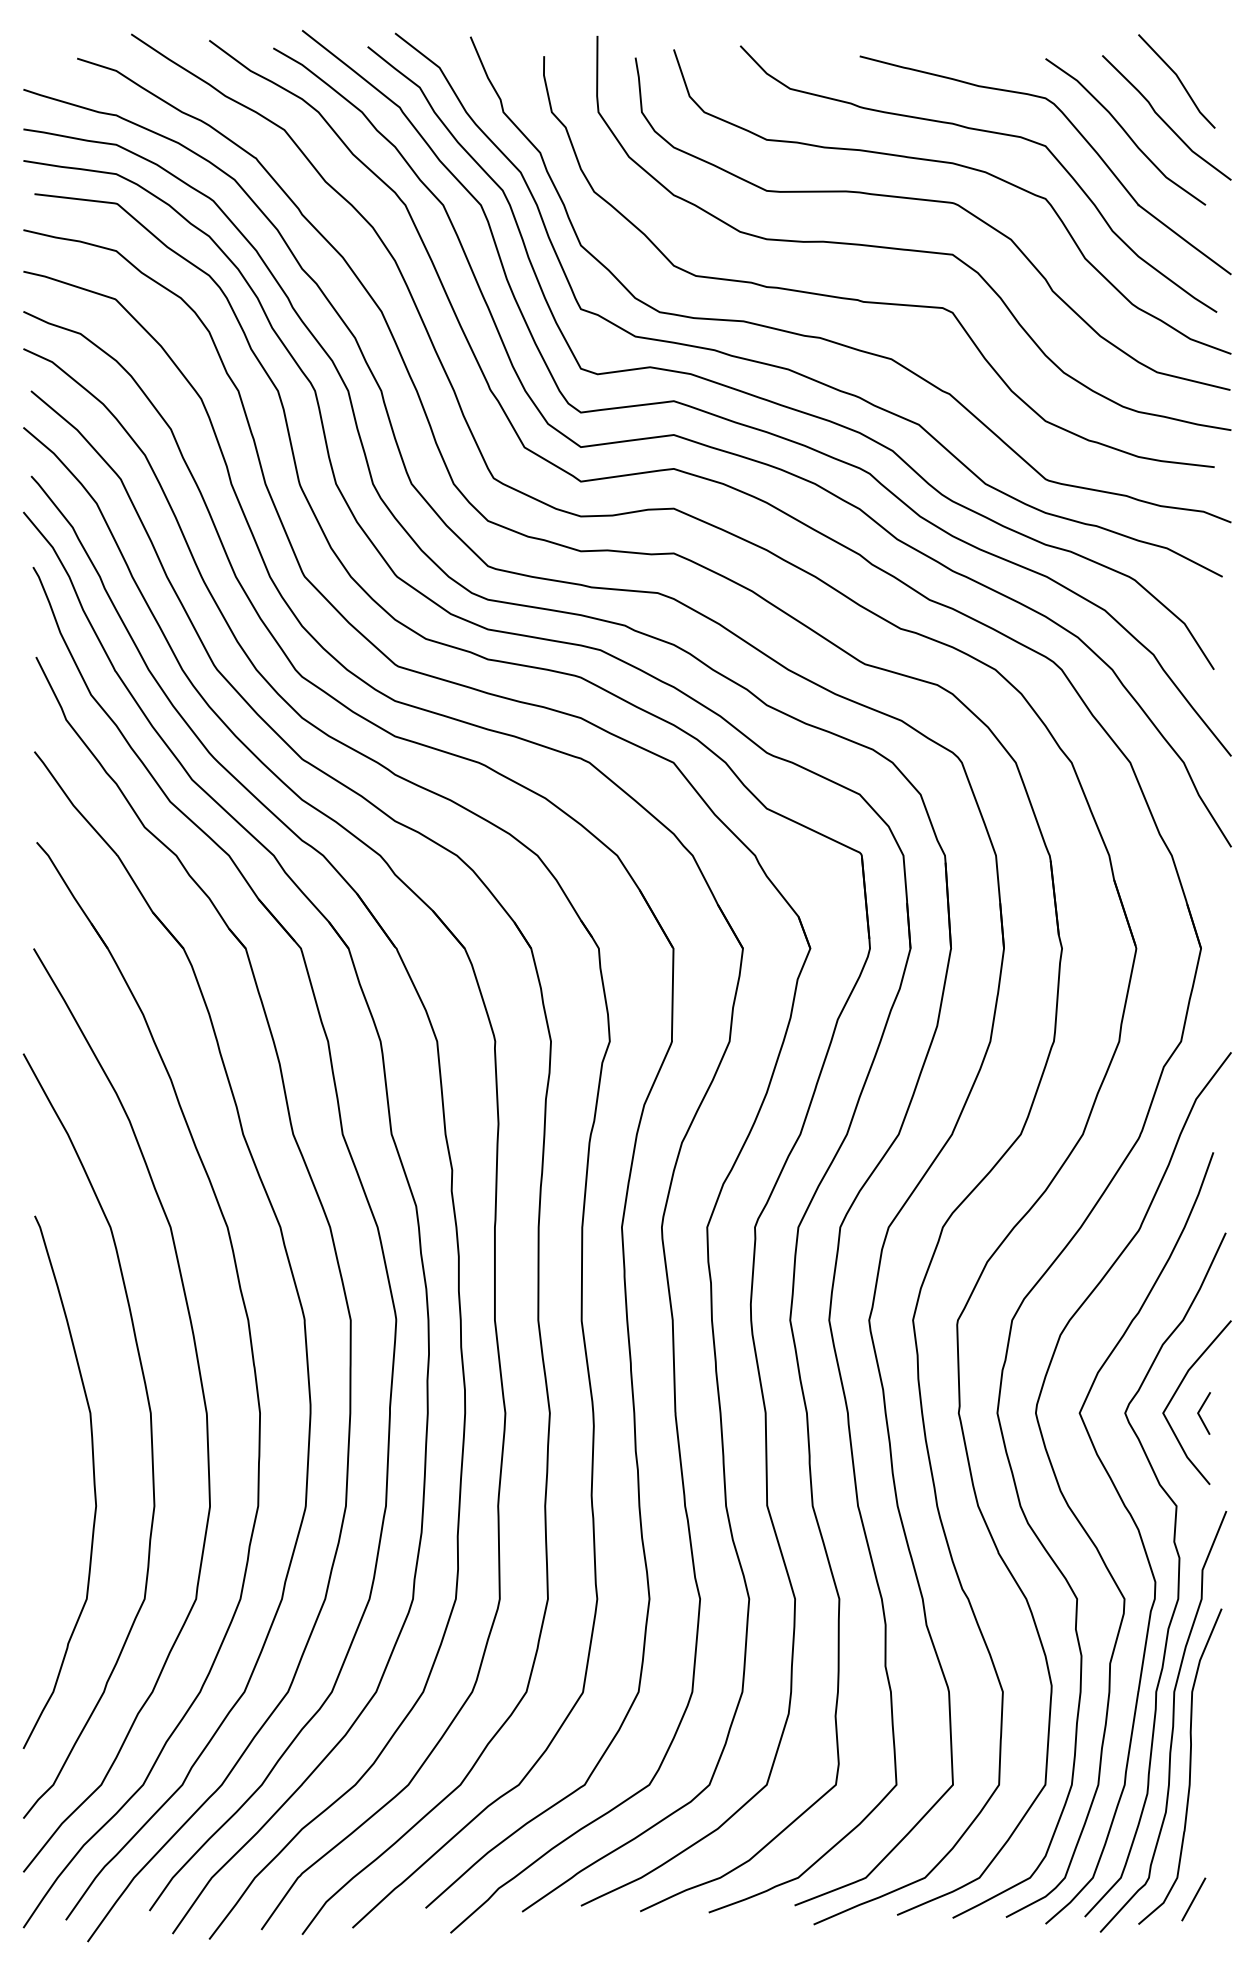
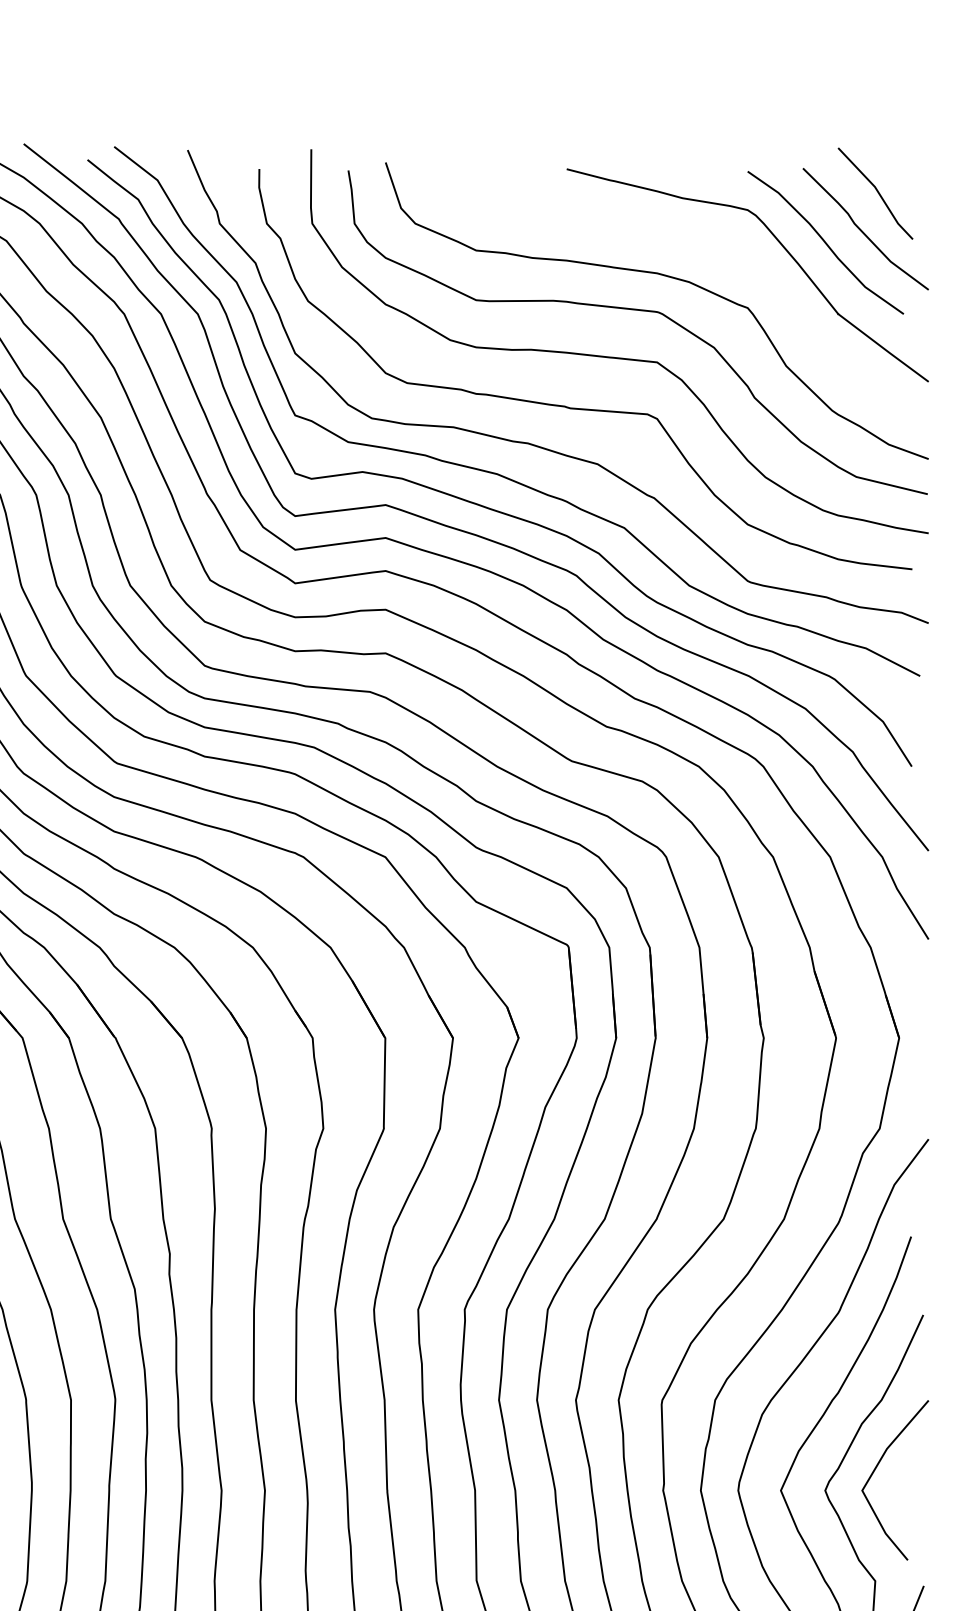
curve: (986, 132) -> (690, 243), removed
line: (1200, 1411) -> (898, 1488), removed

